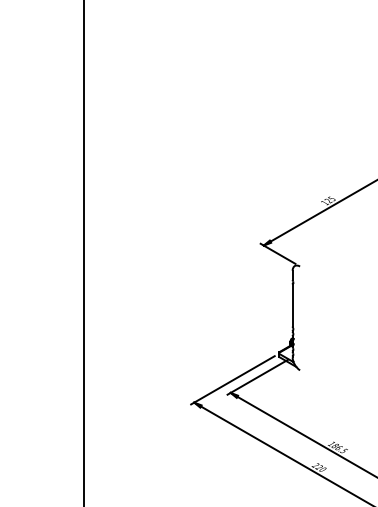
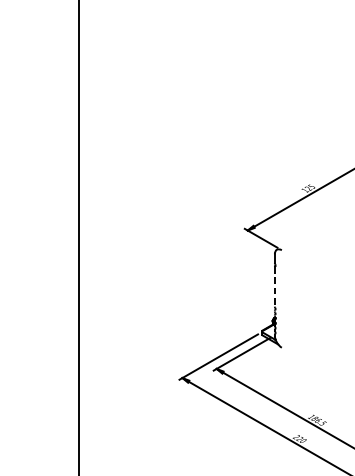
line: (292, 305) -> (274, 286), solid -> dashed

